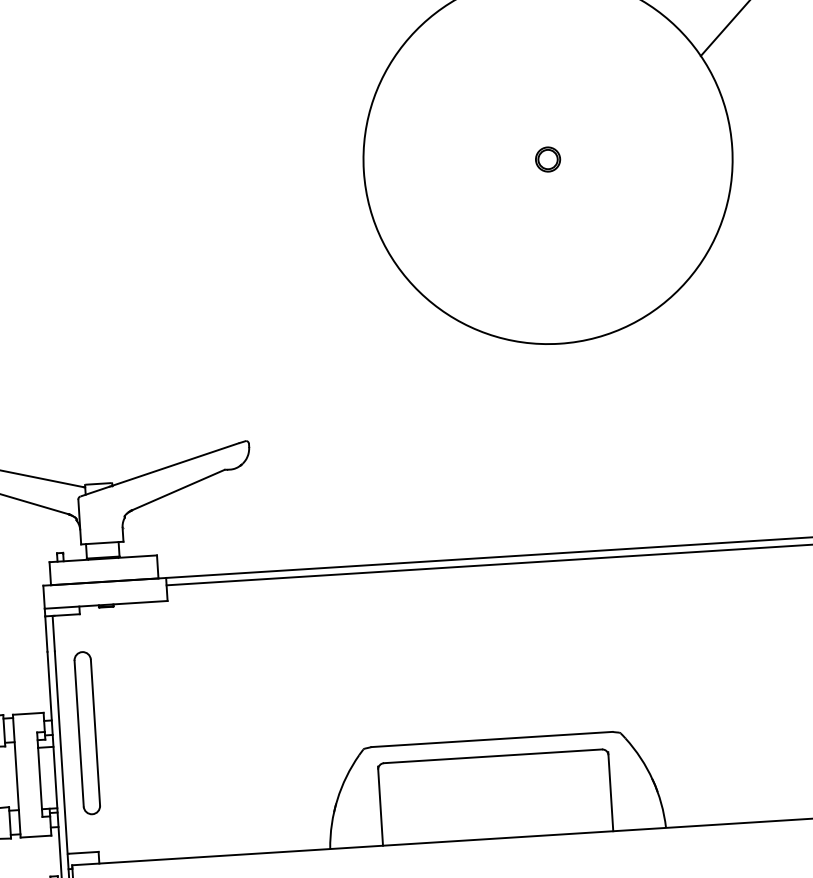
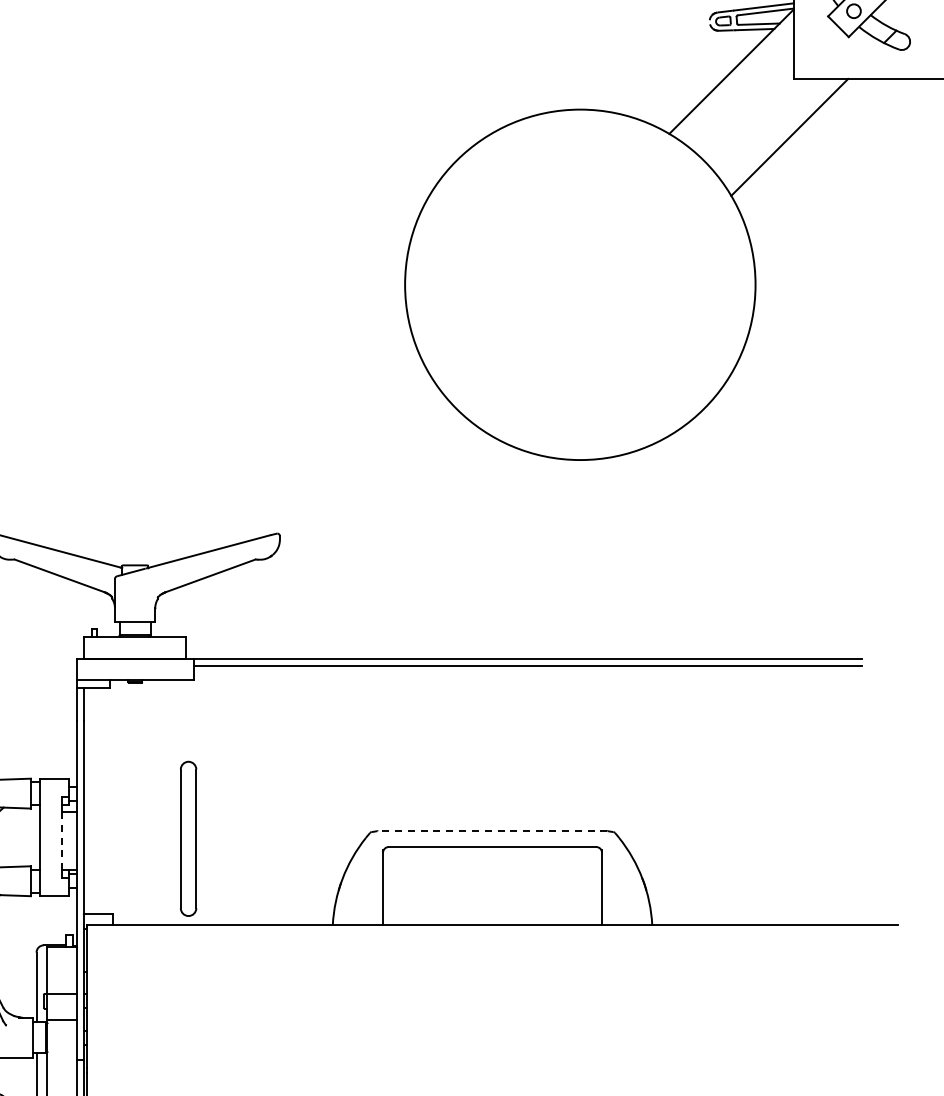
part: (548, 159) -> (580, 284), removed
part: (87, 732) -> (188, 838), moved
line: (491, 740) -> (492, 831), solid -> dashed
line: (40, 778) -> (62, 841), solid -> dashed

